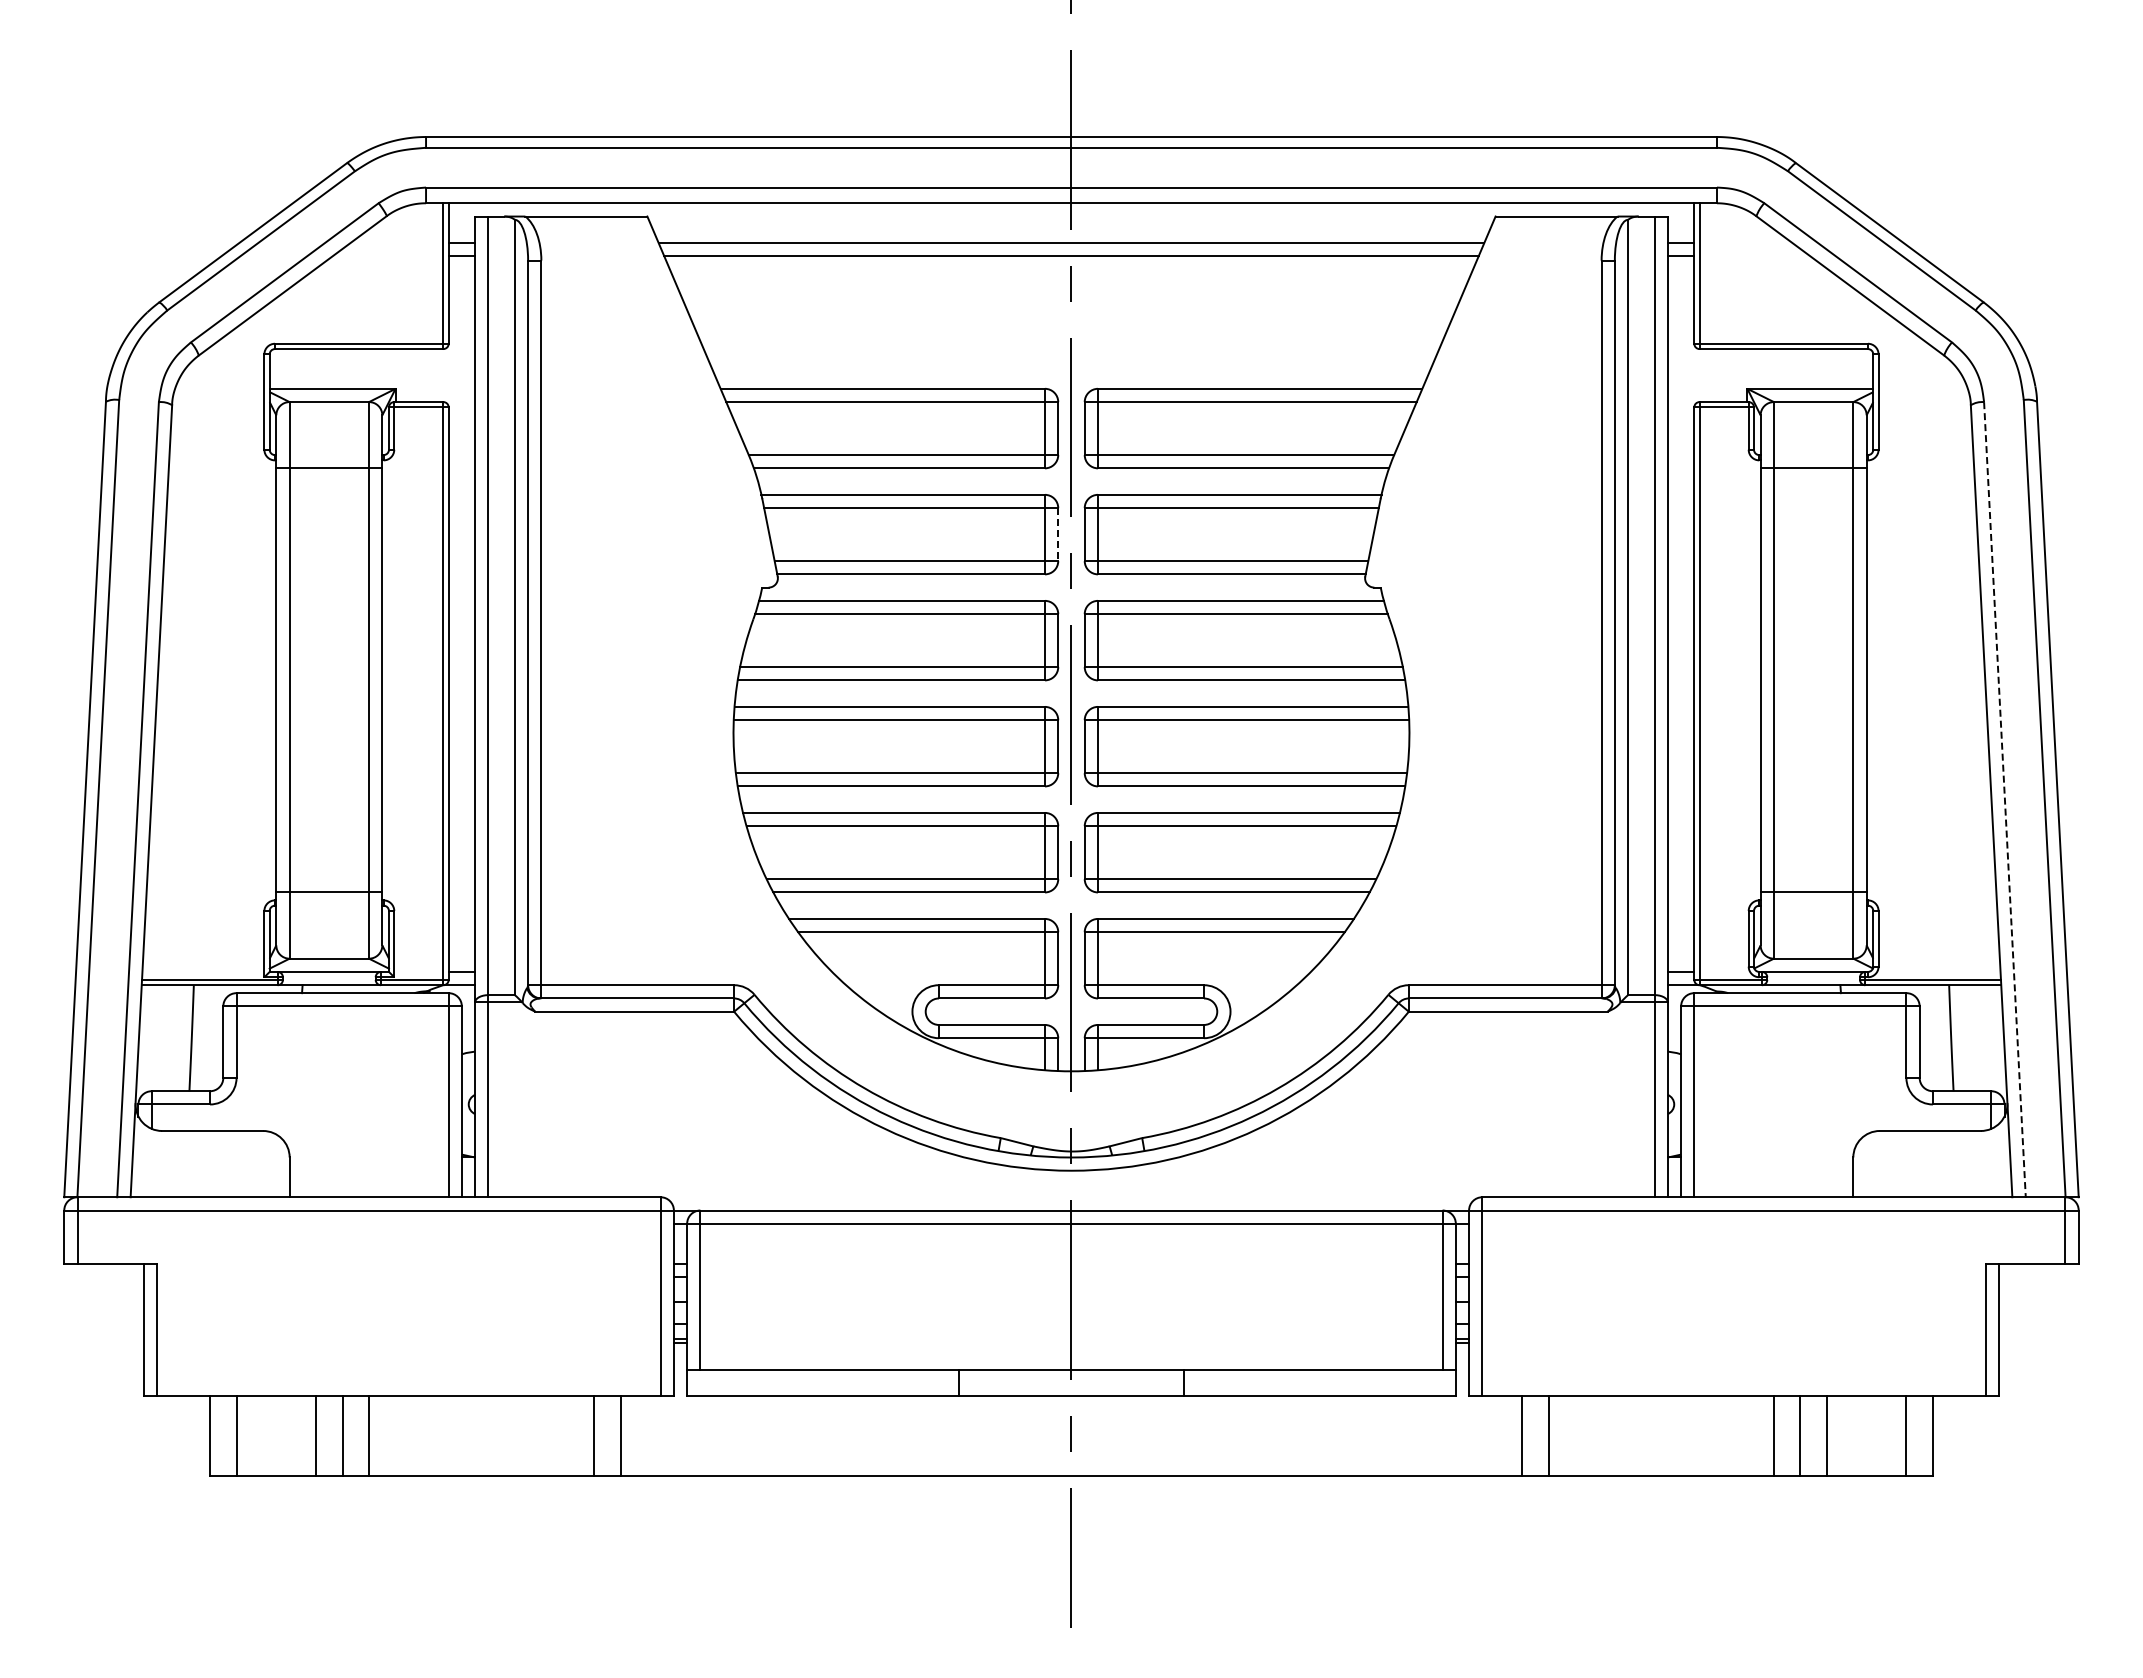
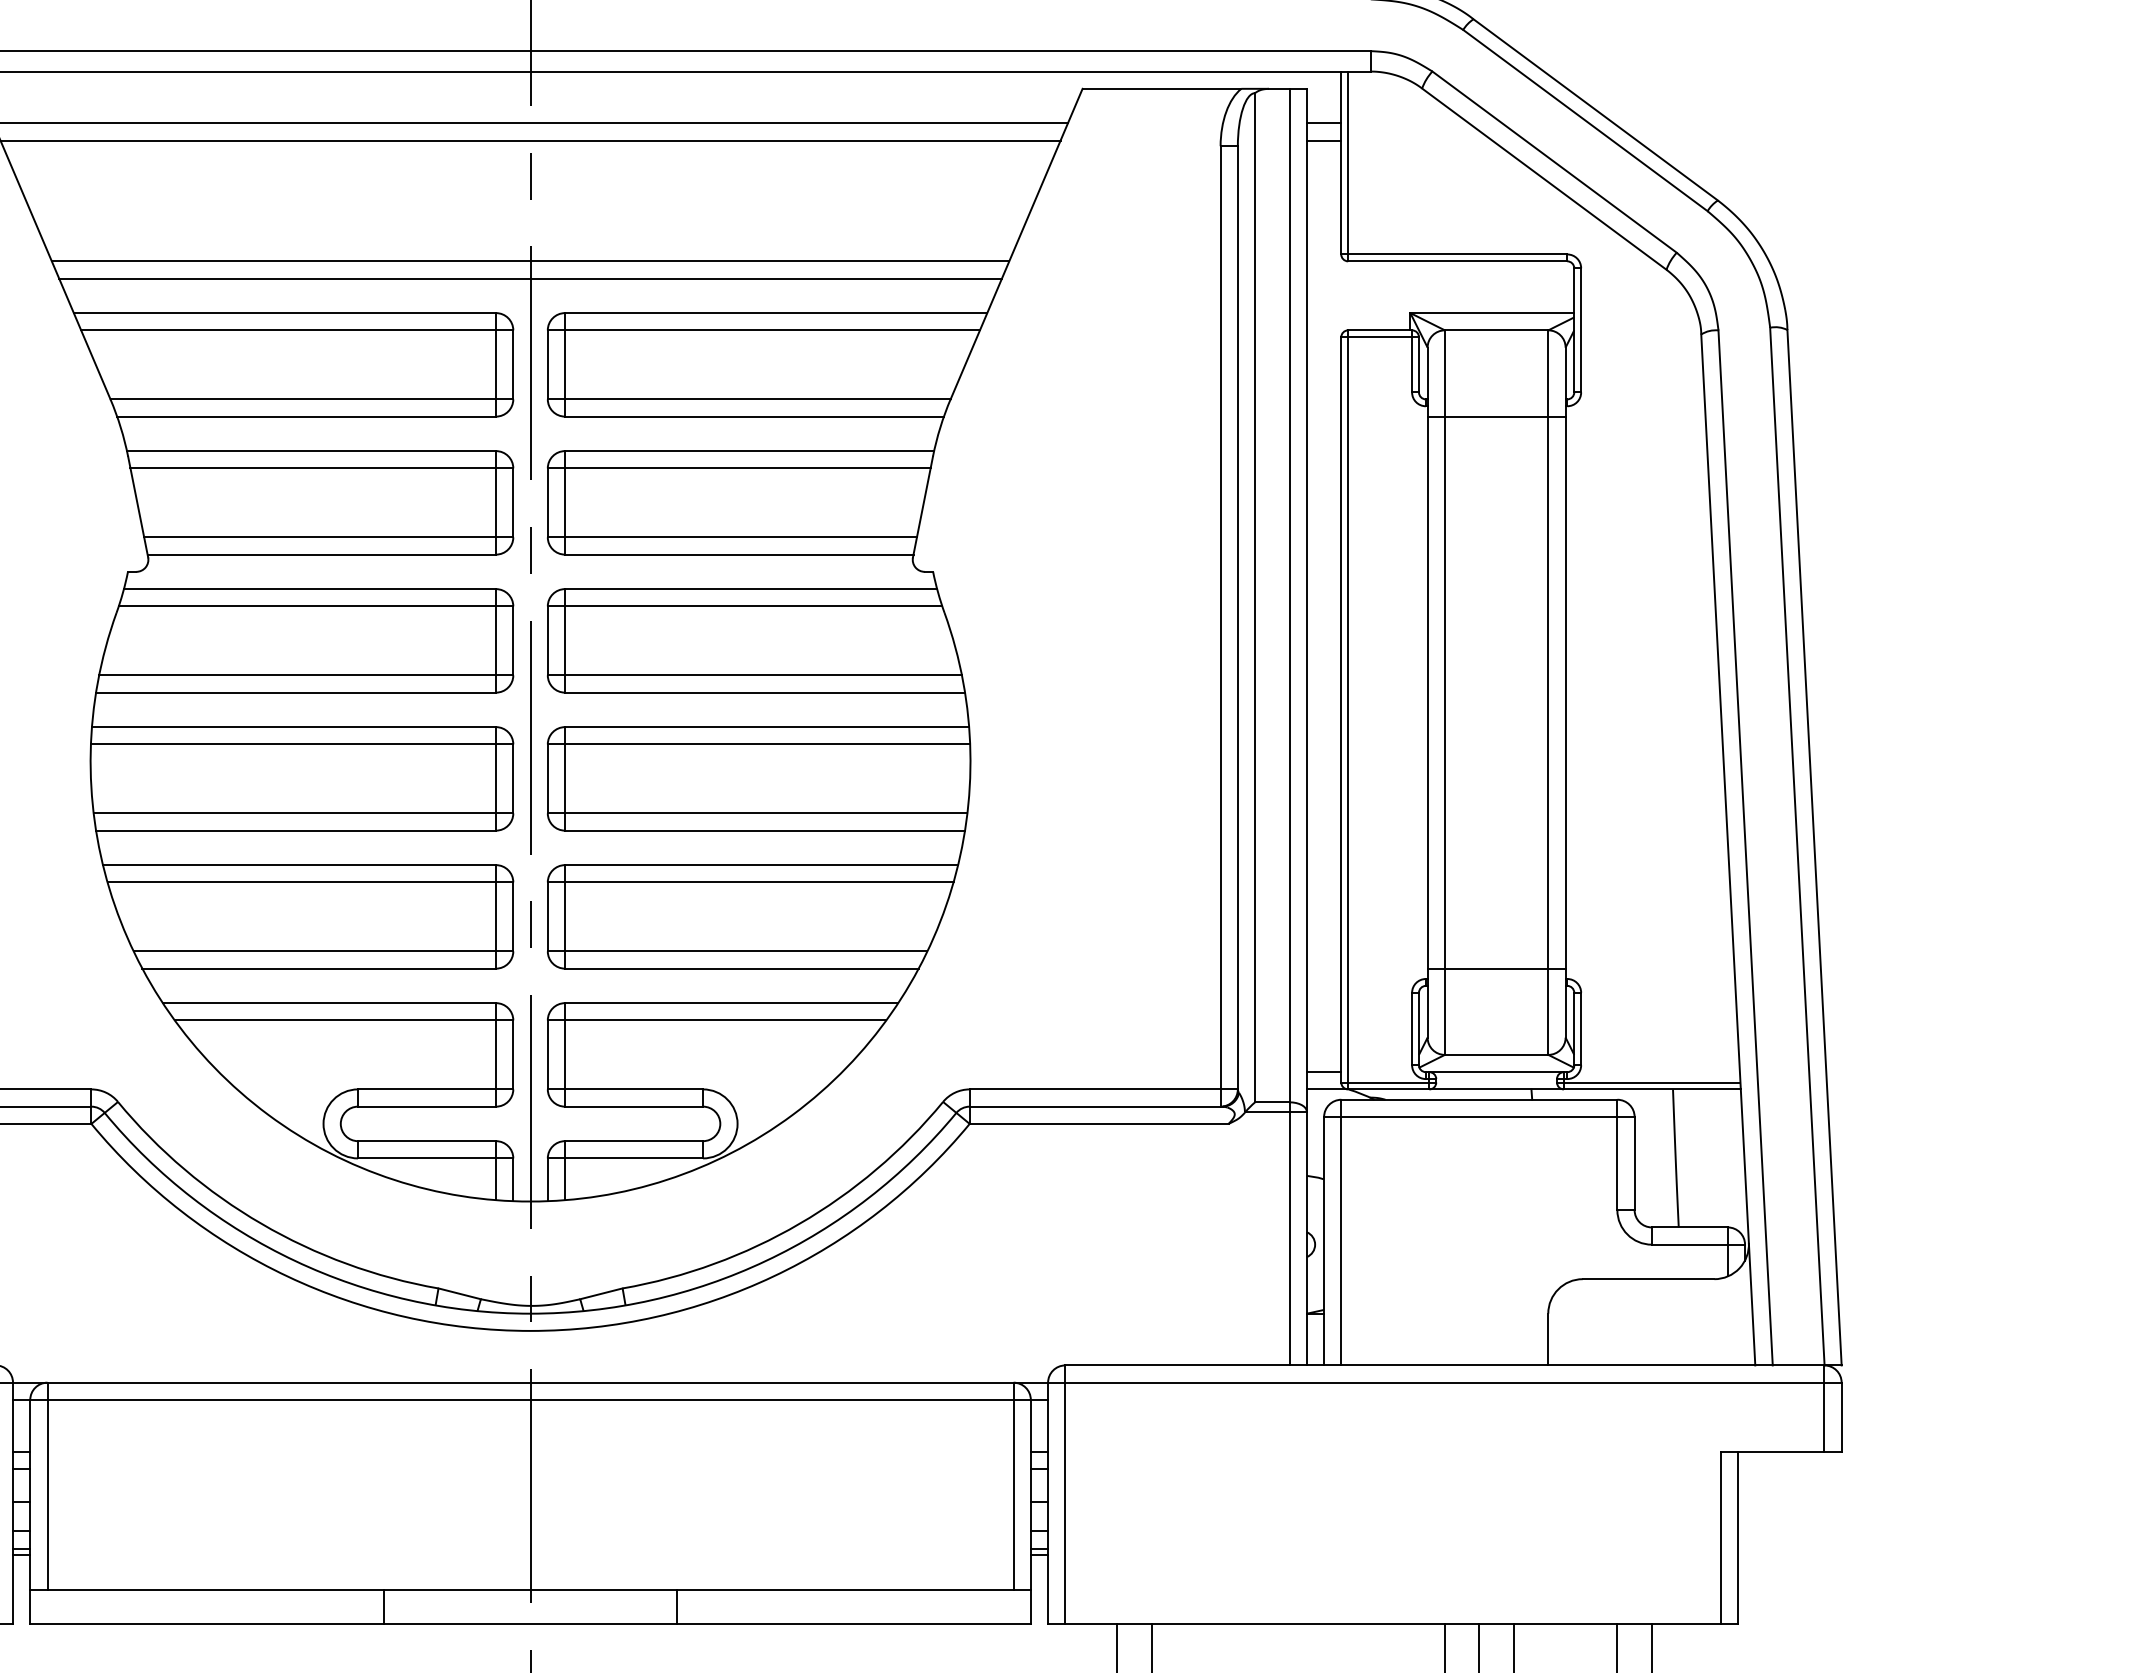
line: (1071, 349) -> (530, 261), added
line: (1071, 362) -> (530, 278), added
line: (1058, 534) -> (513, 502), dashed -> solid
line: (2004, 800) -> (1745, 848), dashed -> solid

